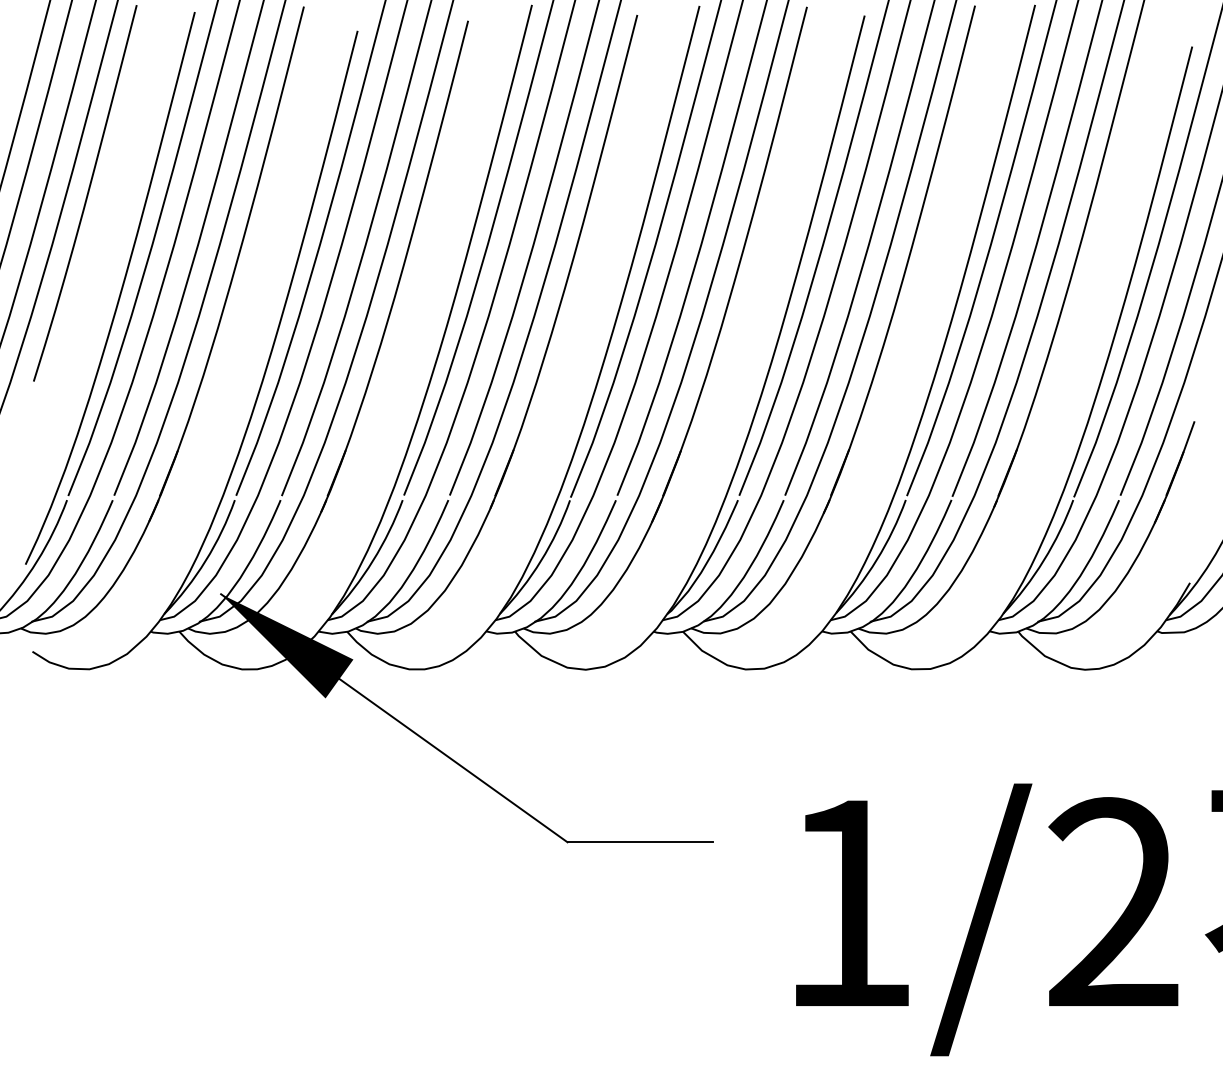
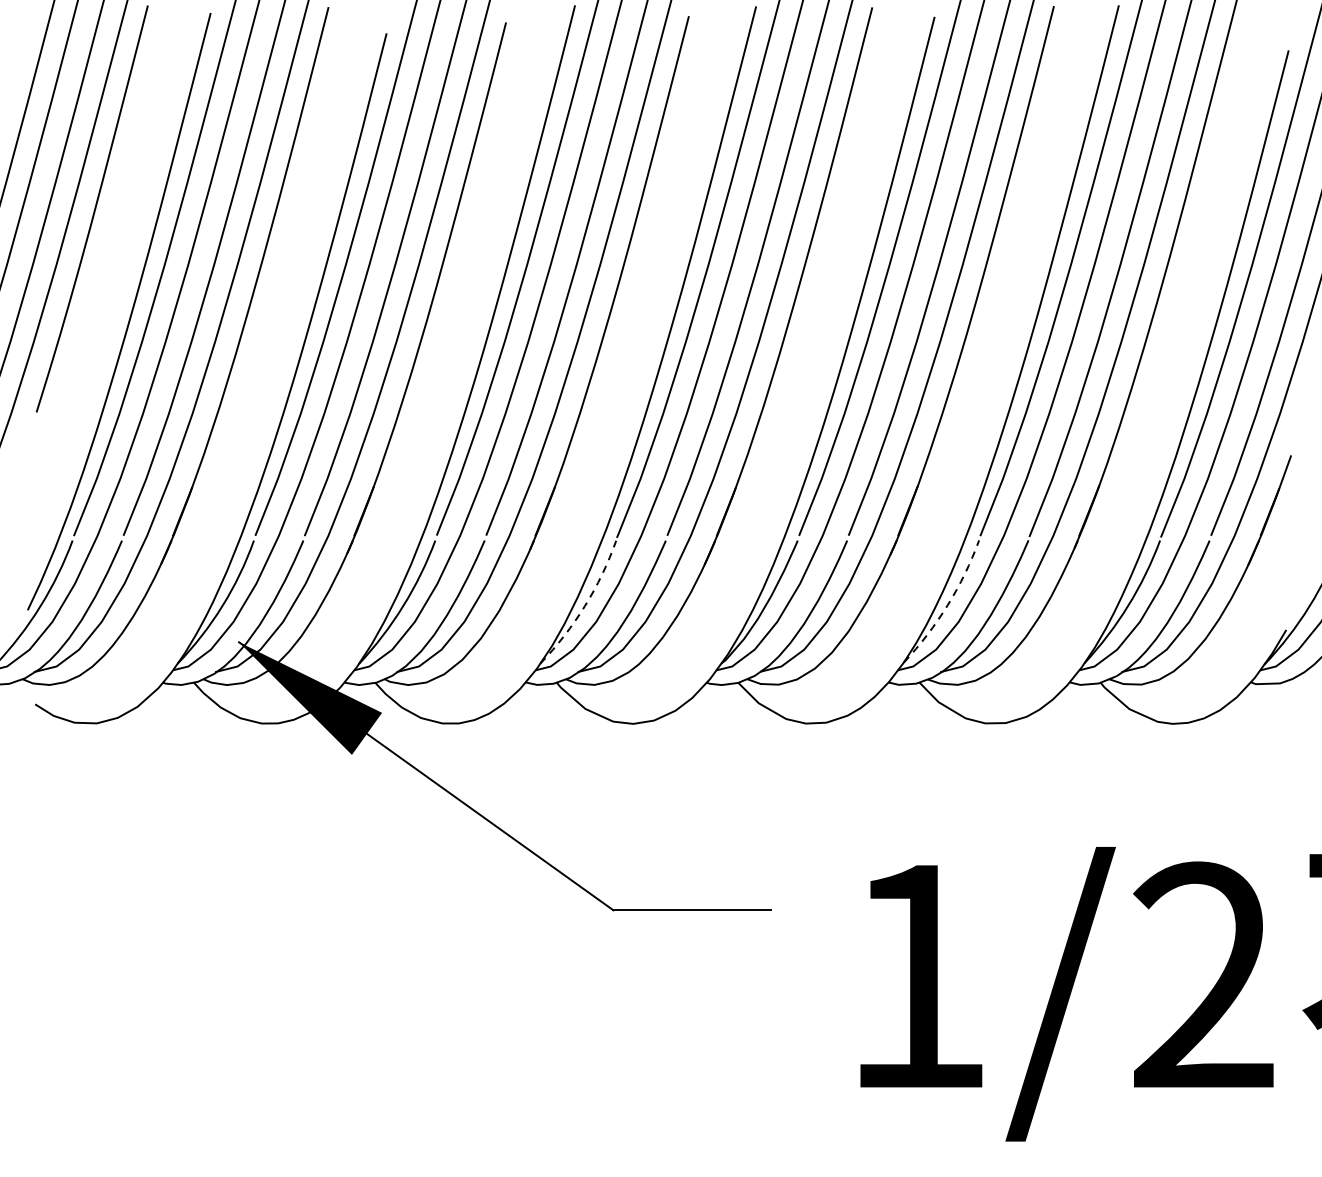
arc: (541, 560) -> (585, 605), solid -> dashed
arc: (876, 560) -> (947, 605), solid -> dashed

